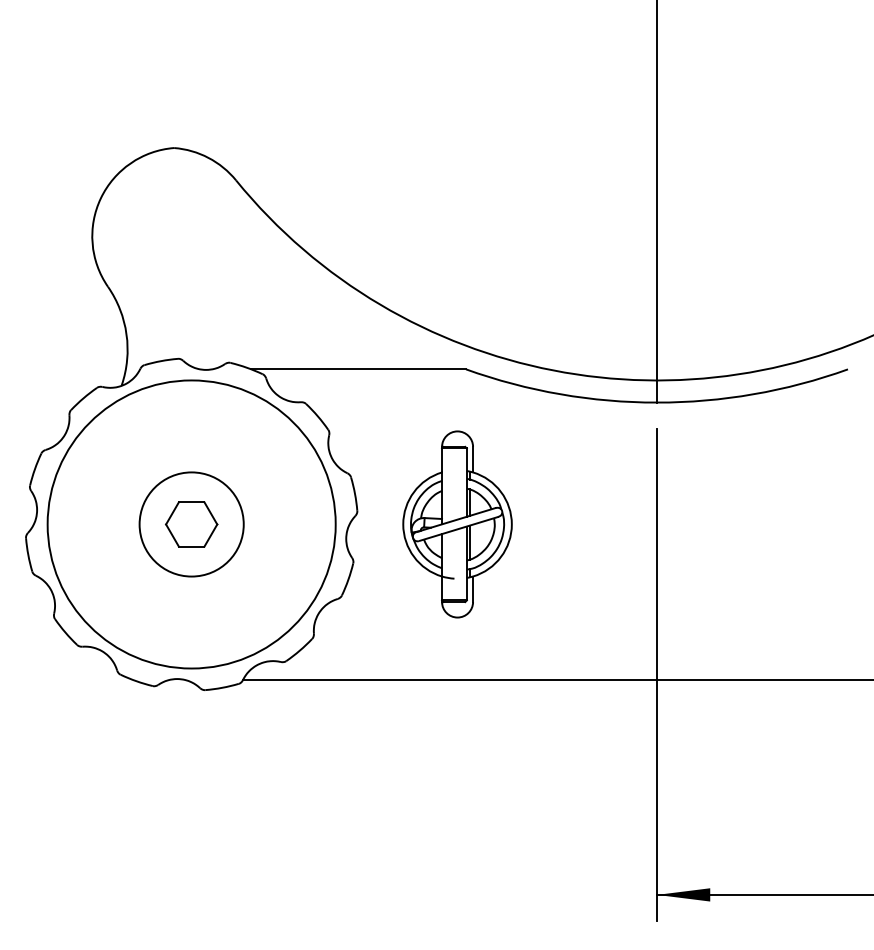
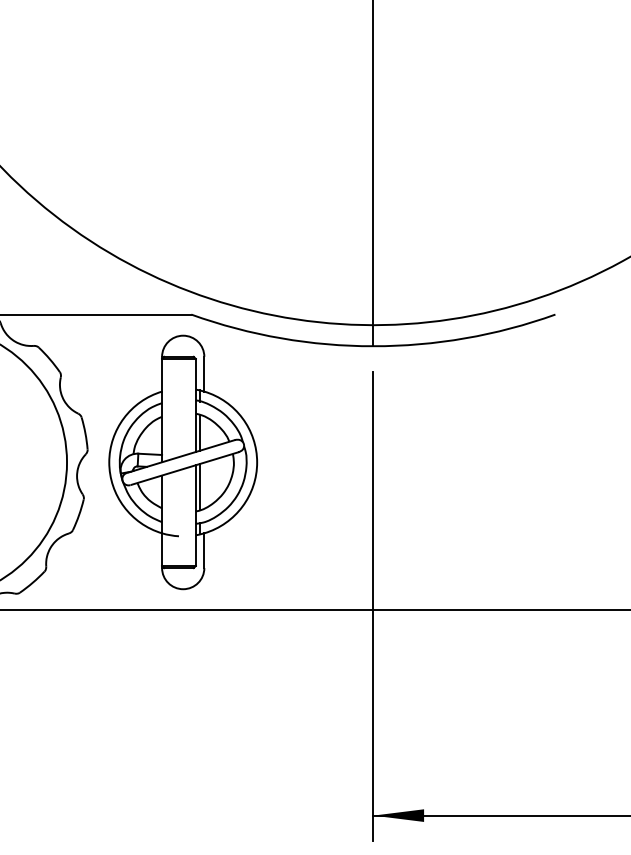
part: (457, 524) -> (183, 462), size x1.43

